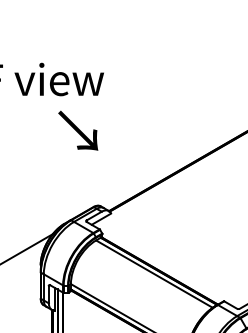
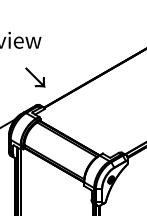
text: (78, 130) -> (35, 77), moved

